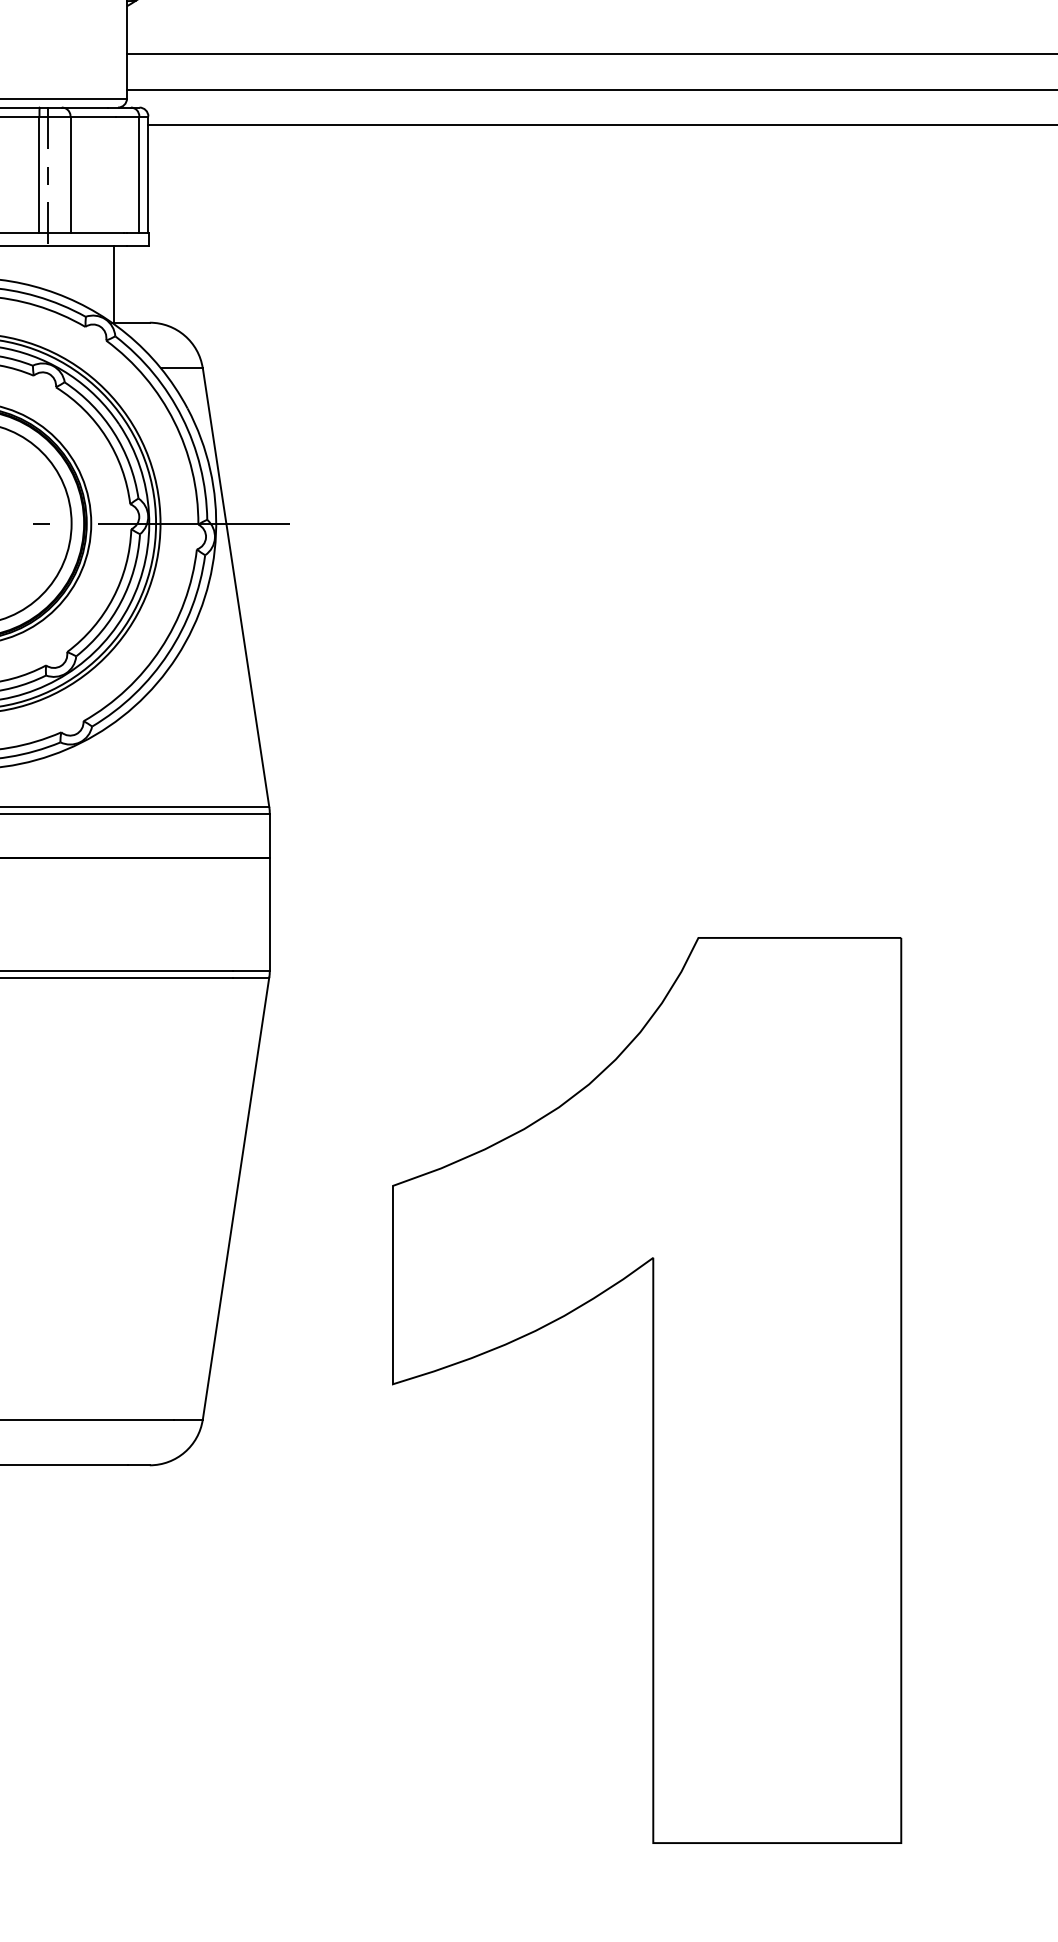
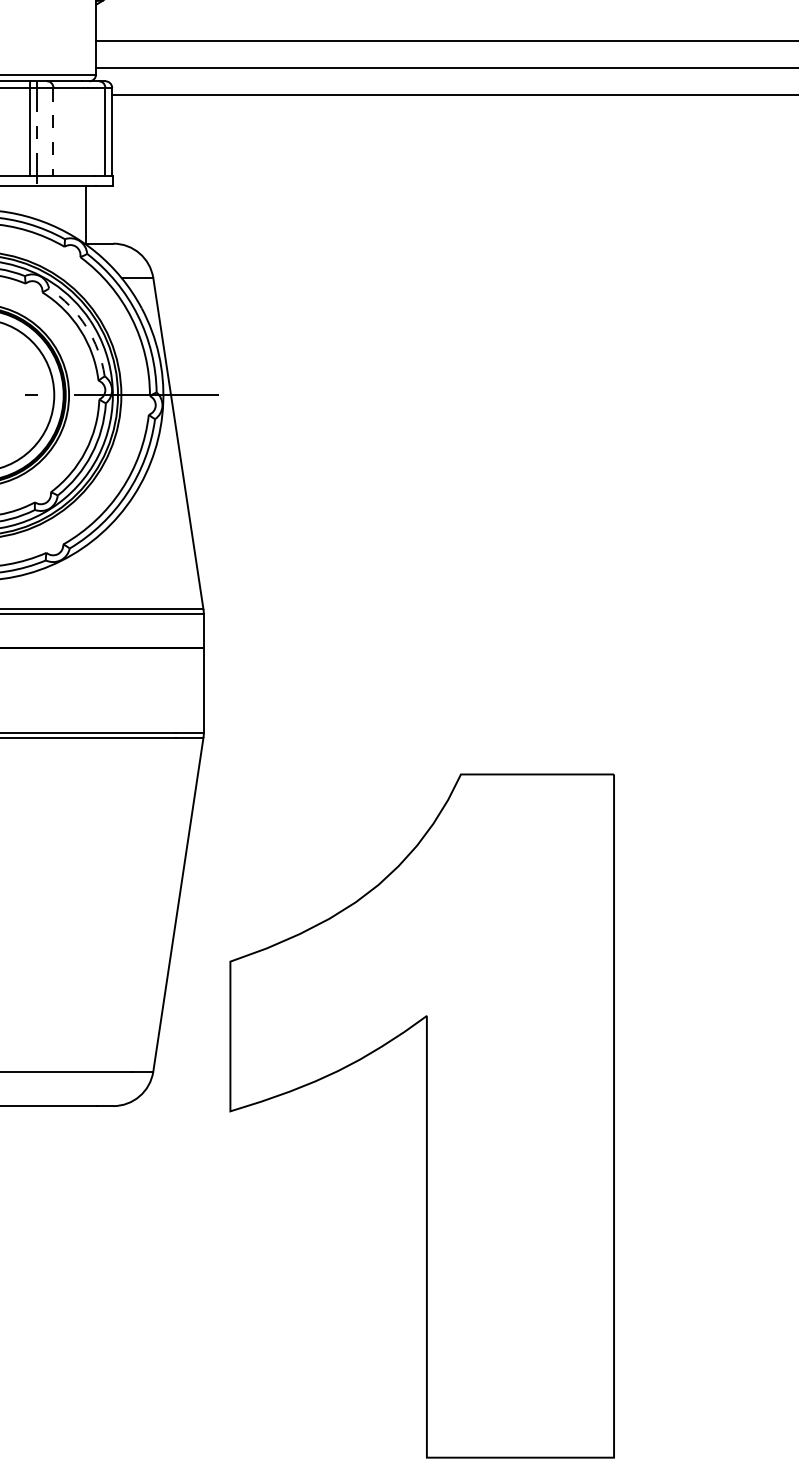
line: (70, 175) -> (53, 132), solid -> dashed
arc: (113, 432) -> (85, 326), solid -> dashed
part: (647, 1390) -> (422, 1116), moved

